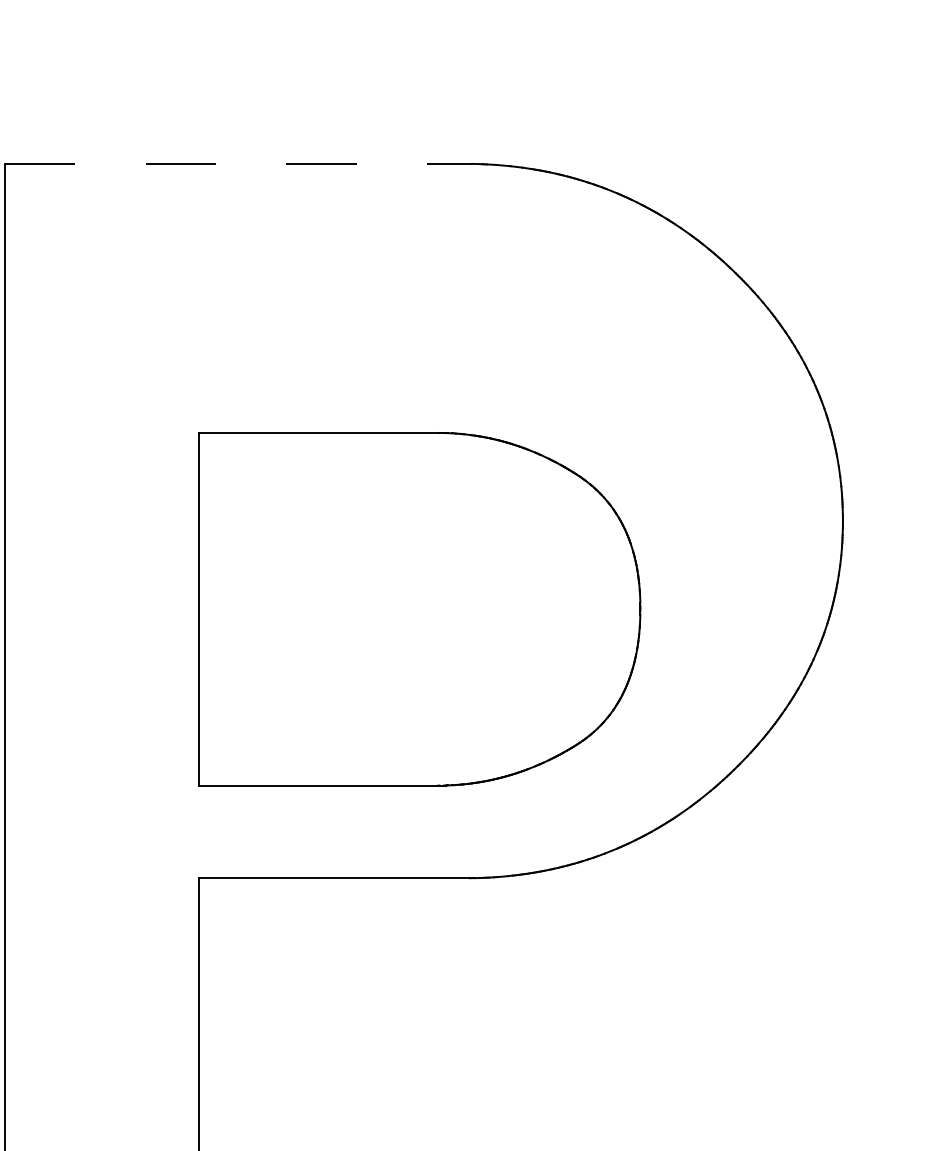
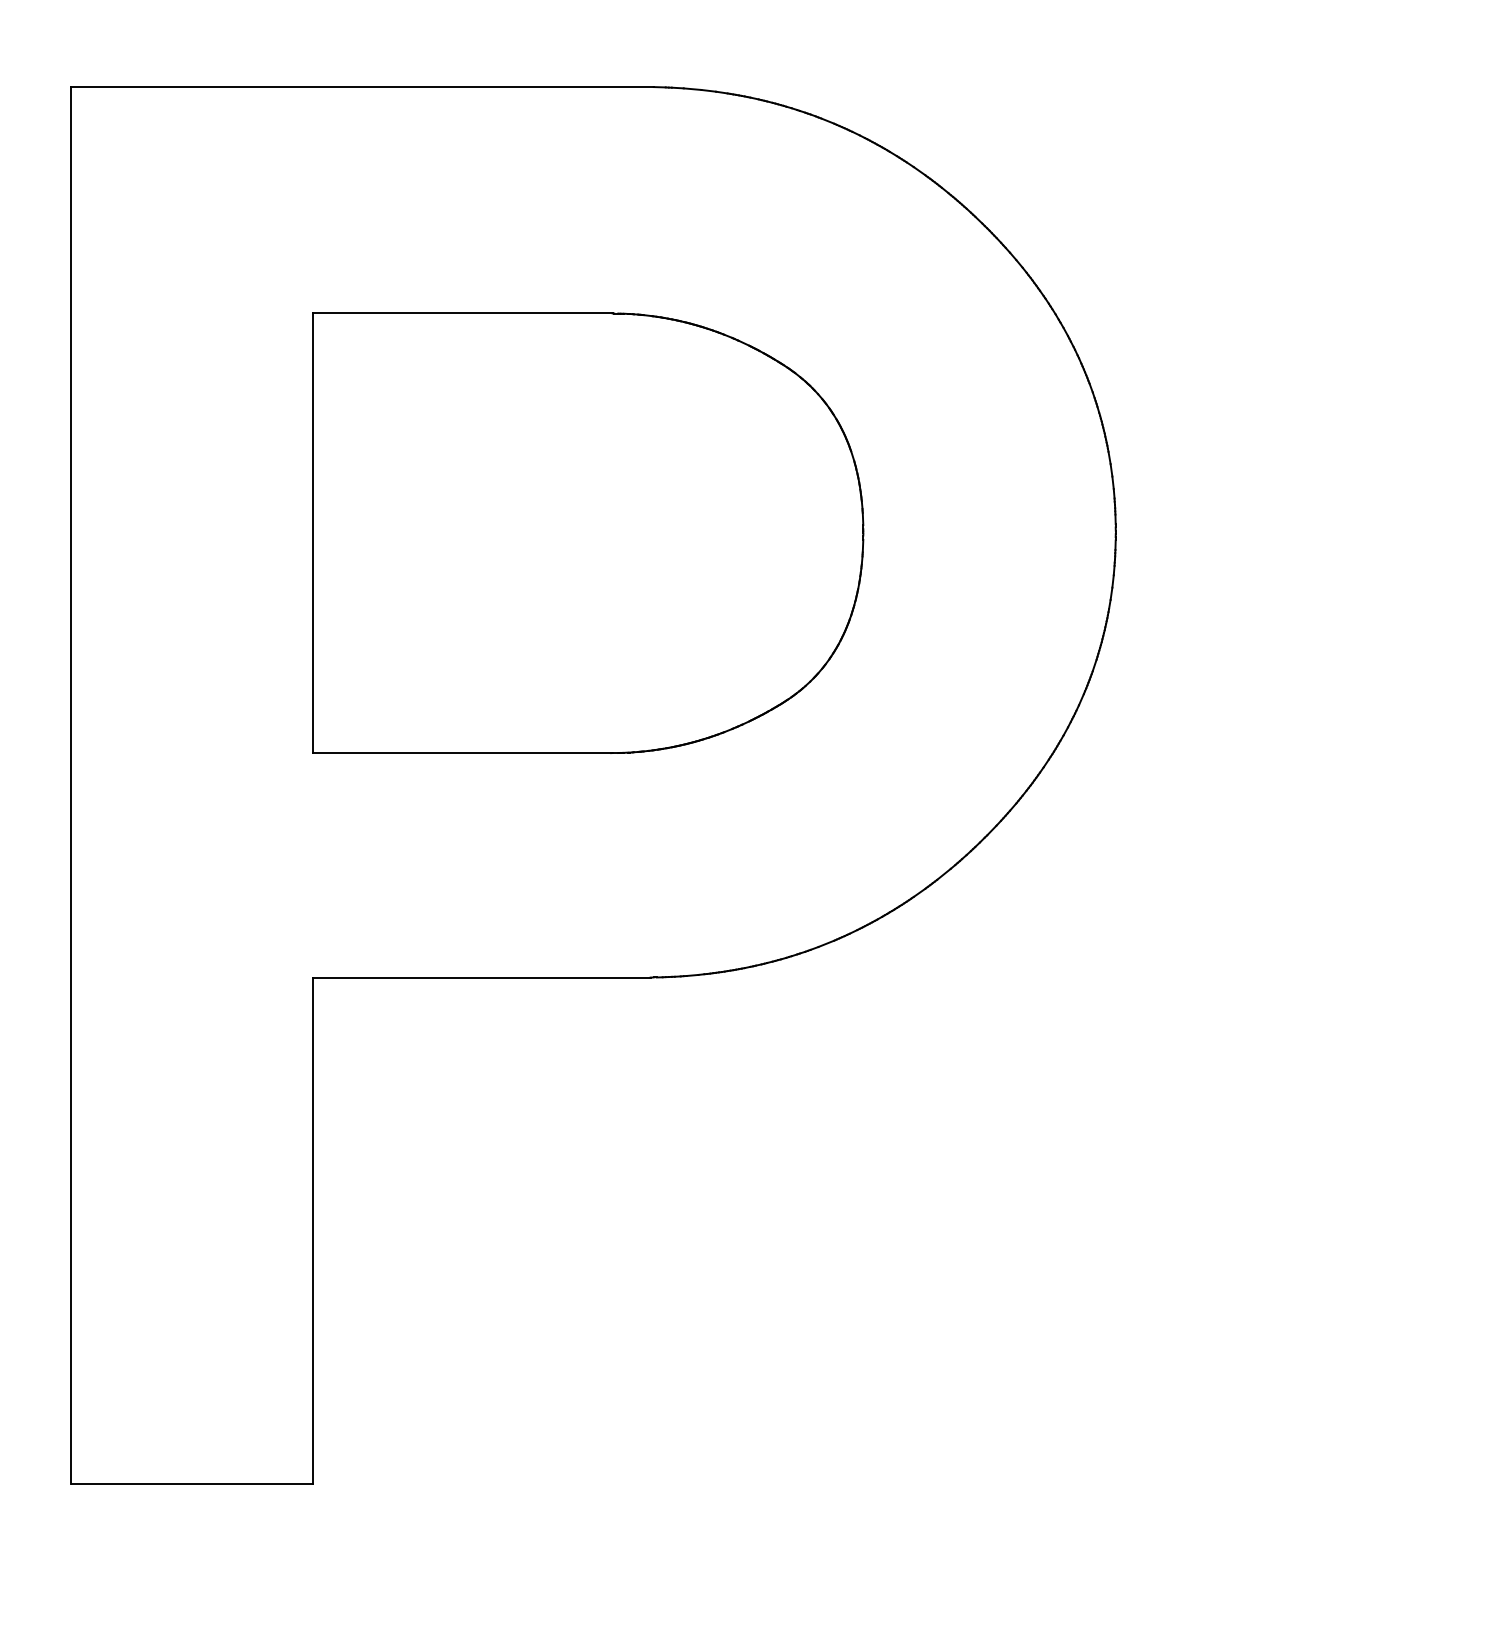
line: (239, 164) -> (363, 87), dashed -> solid
part: (419, 608) -> (588, 532), moved

